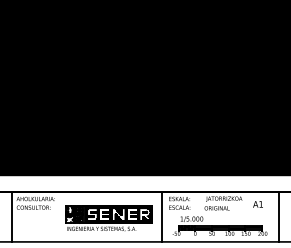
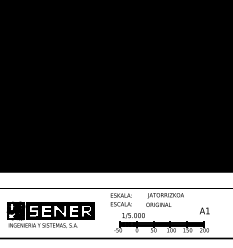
text: (257, 204) -> (204, 211), moved
line: (162, 216) -> (104, 213), removed
line: (278, 216) -> (220, 213), removed

